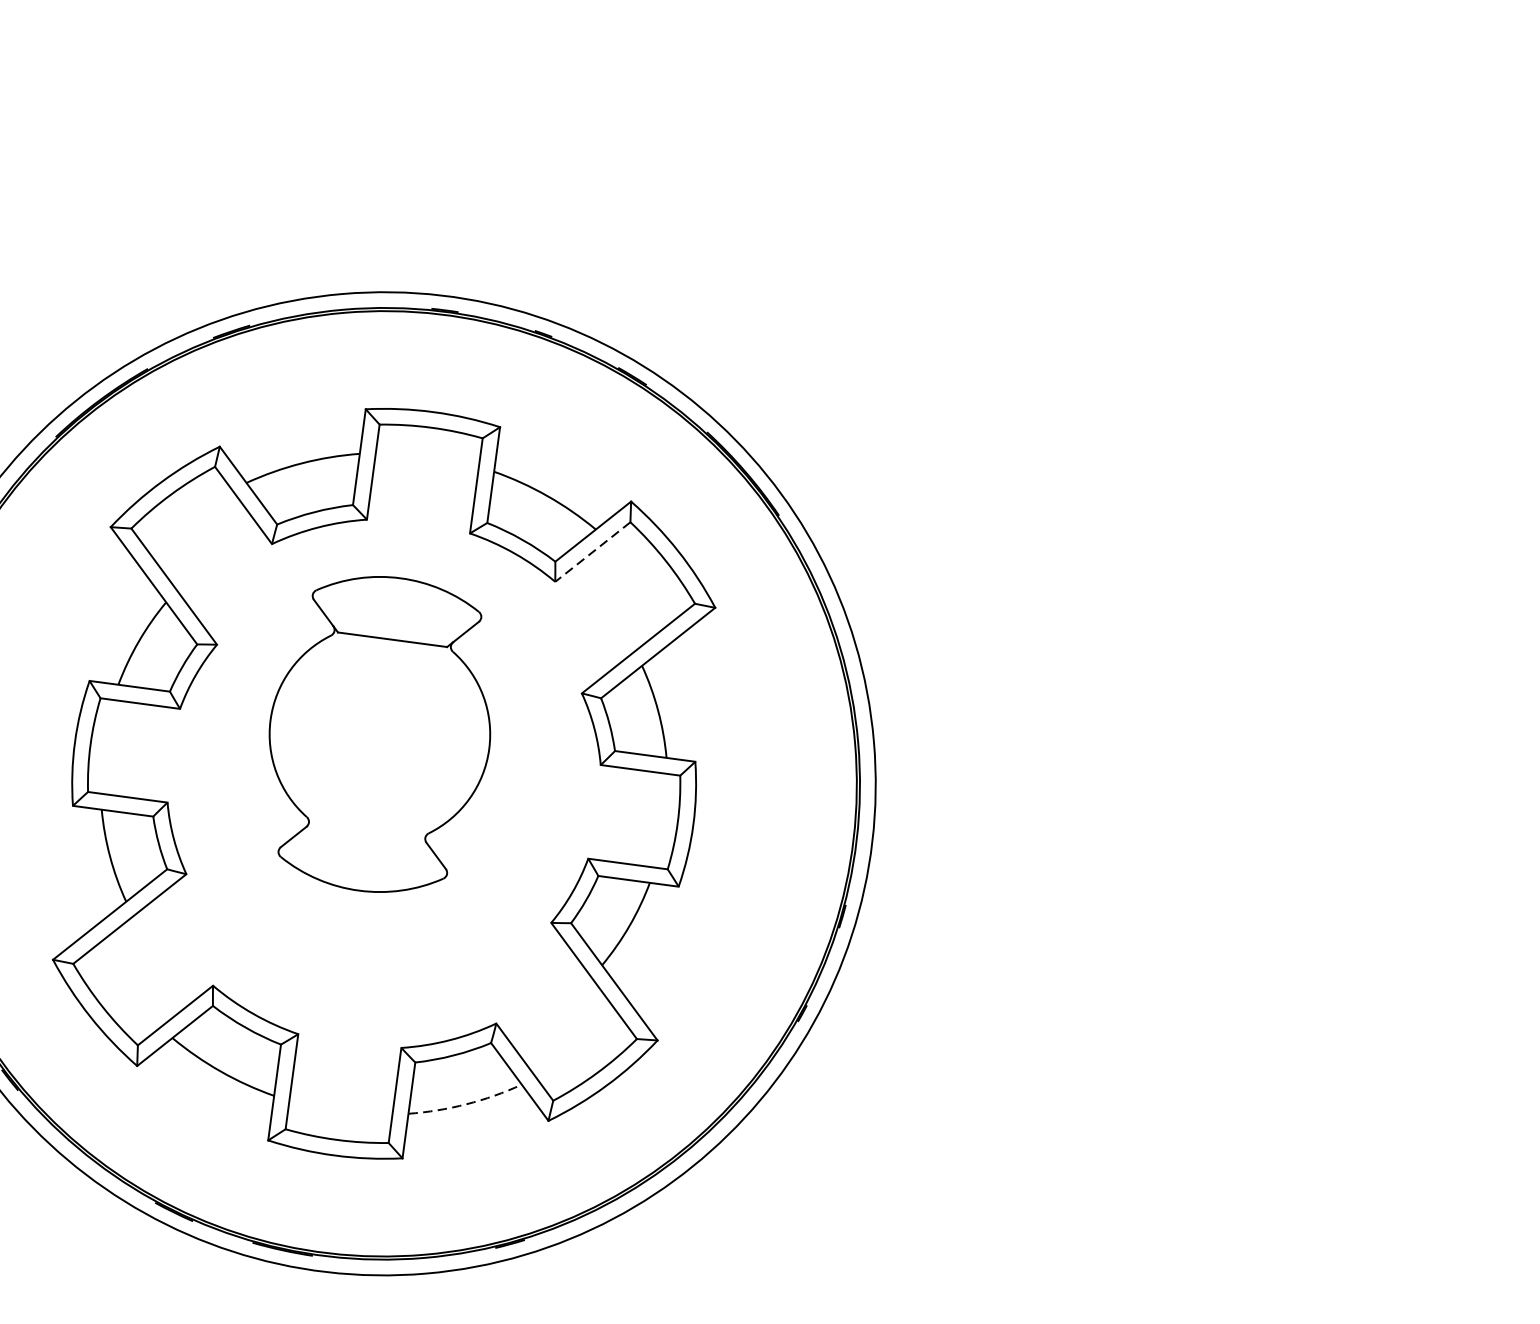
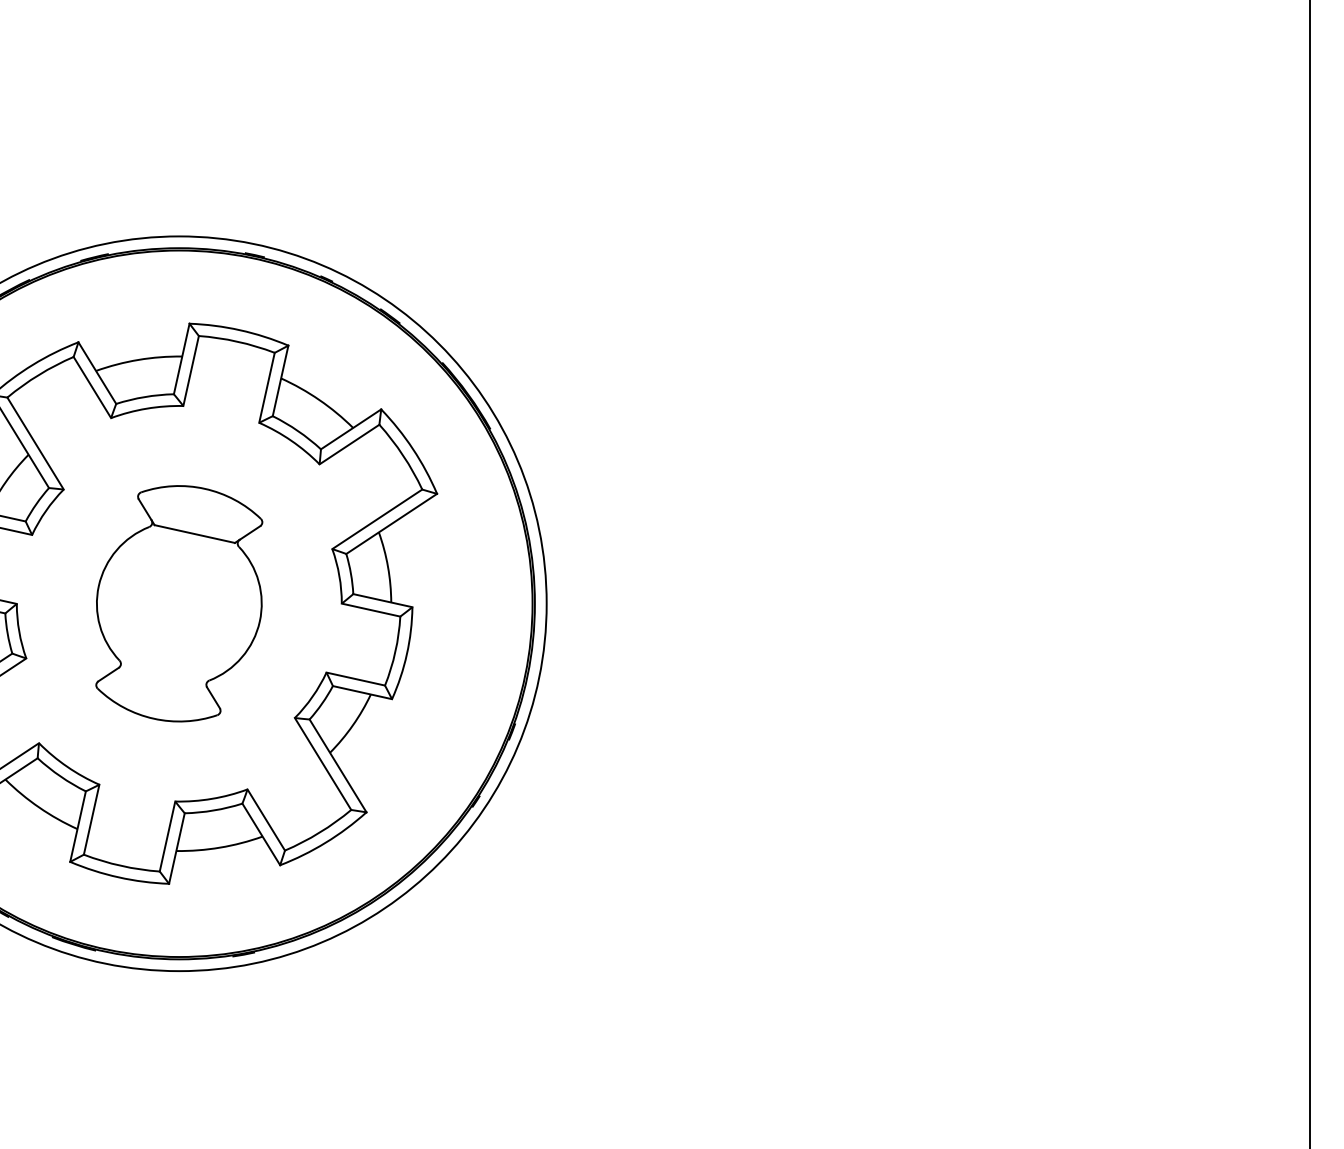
line: (592, 552) -> (349, 444), dashed -> solid
part: (380, 734) -> (179, 603), moved
arc: (466, 1104) -> (220, 847), dashed -> solid

